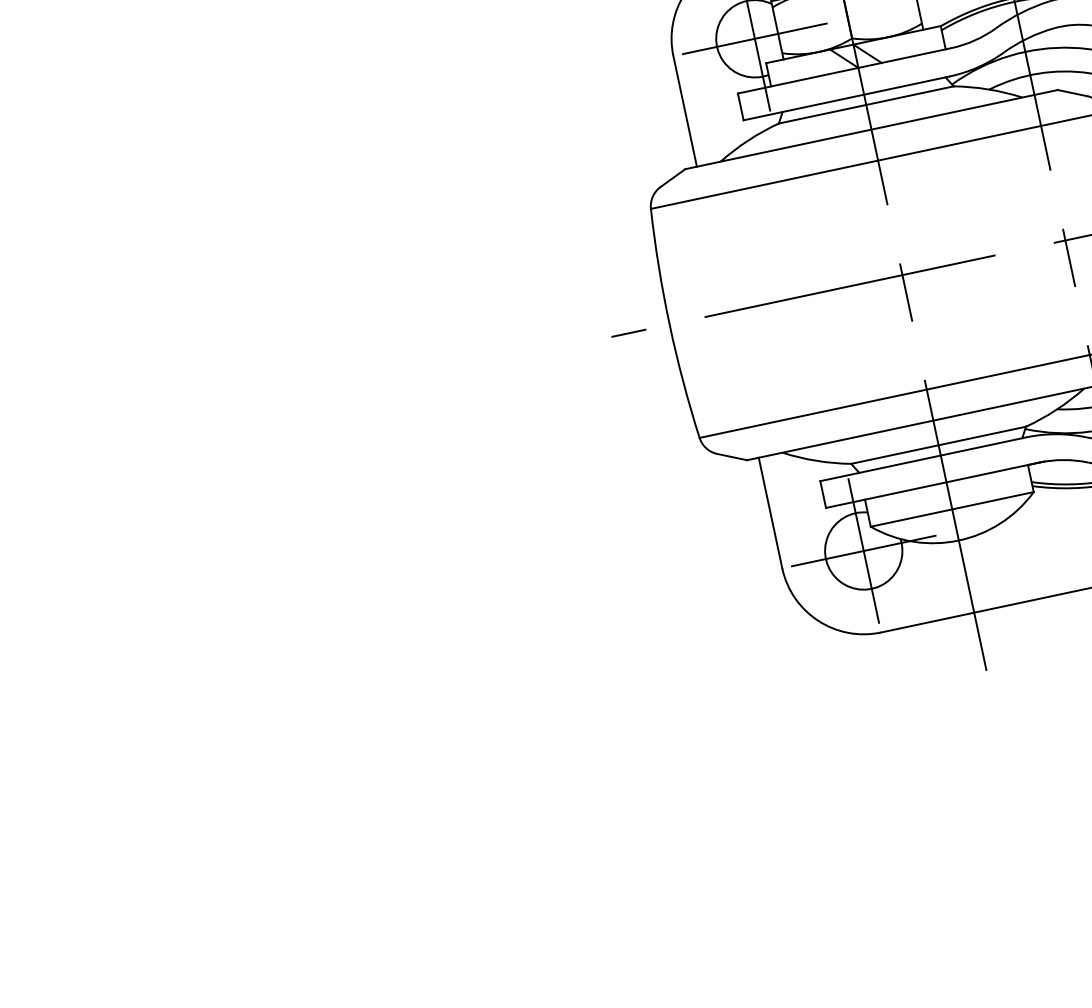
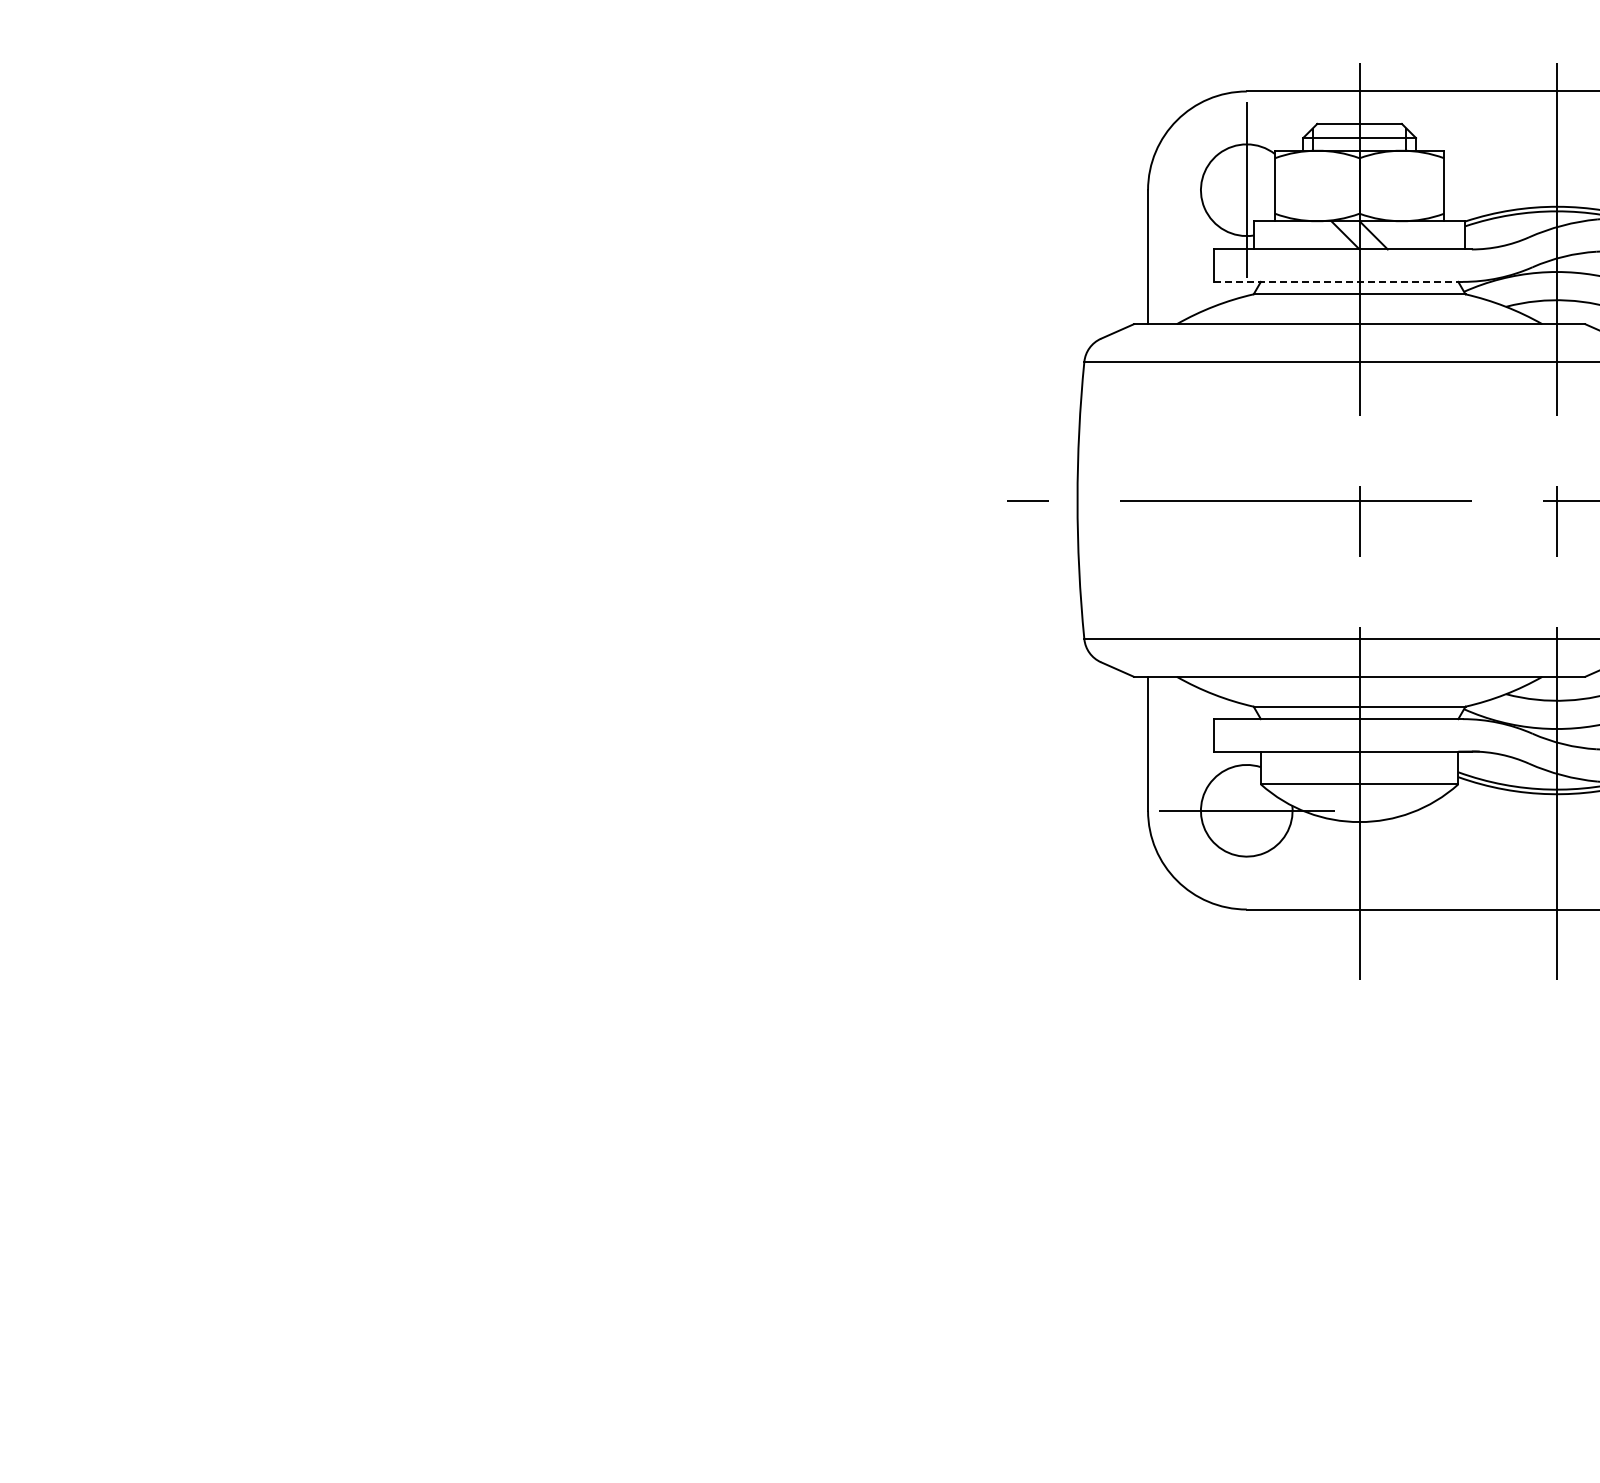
line: (754, 39) -> (1246, 190), removed
line: (846, 98) -> (1338, 281), solid -> dashed
line: (863, 550) -> (1246, 810), removed

